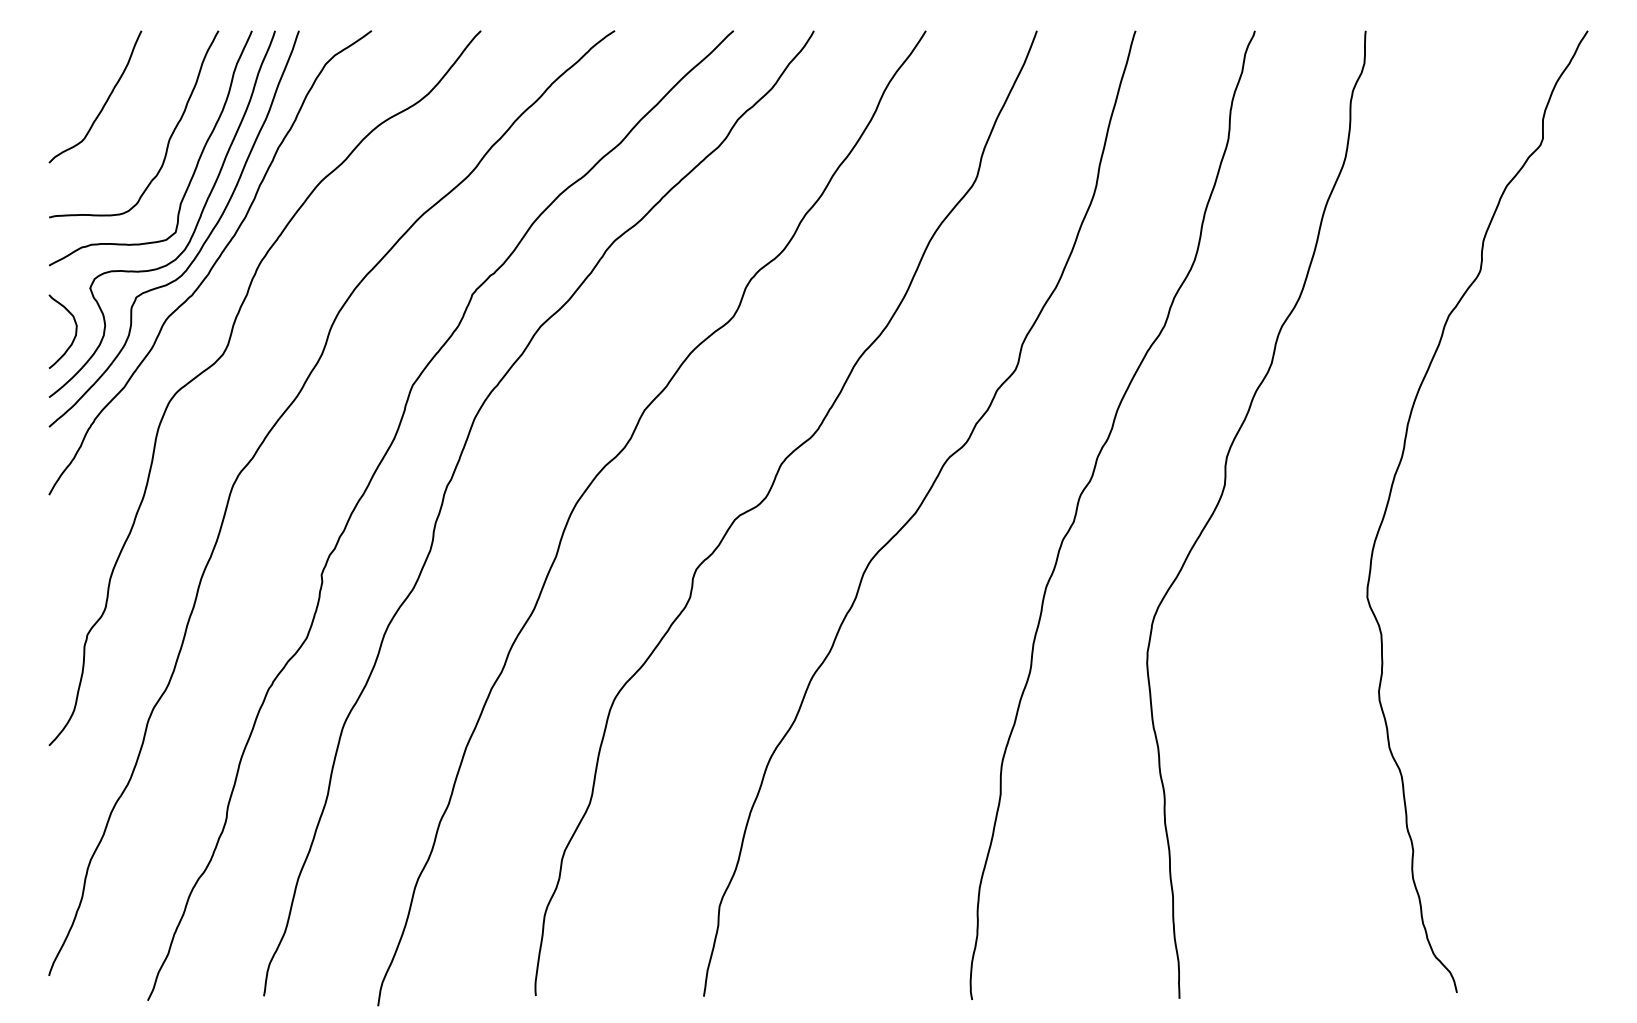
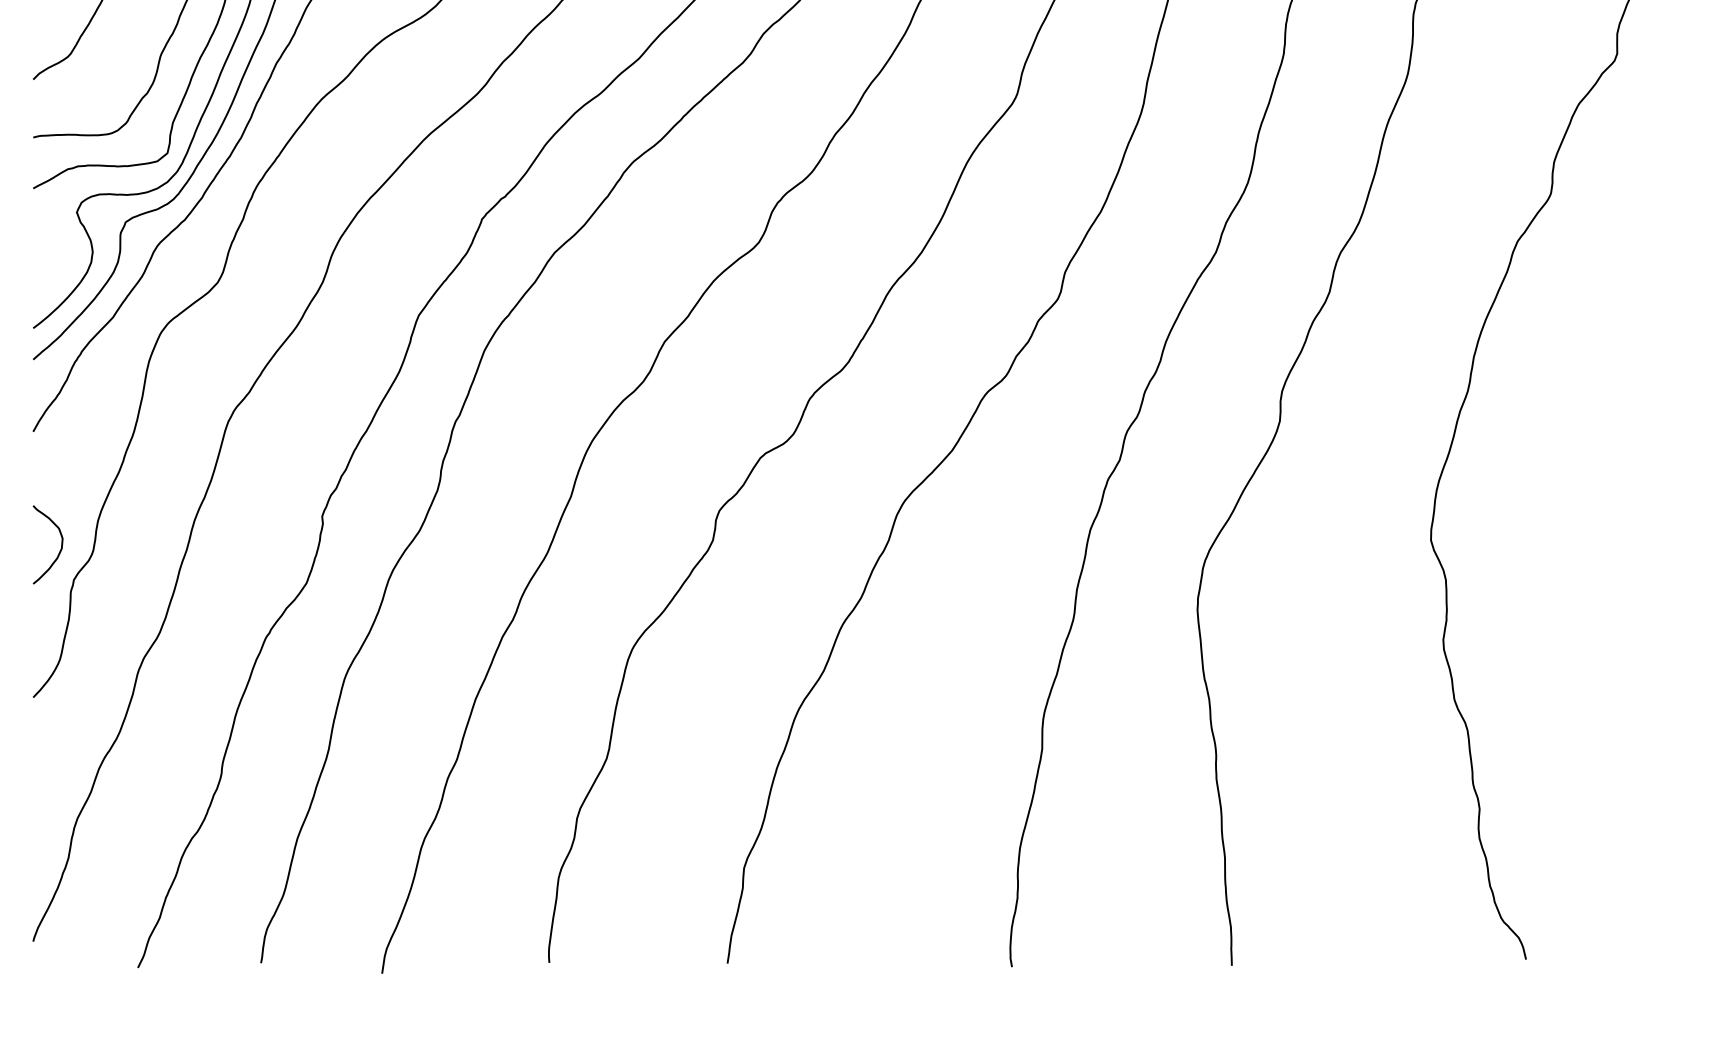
curve: (74, 335) -> (60, 548), moved

